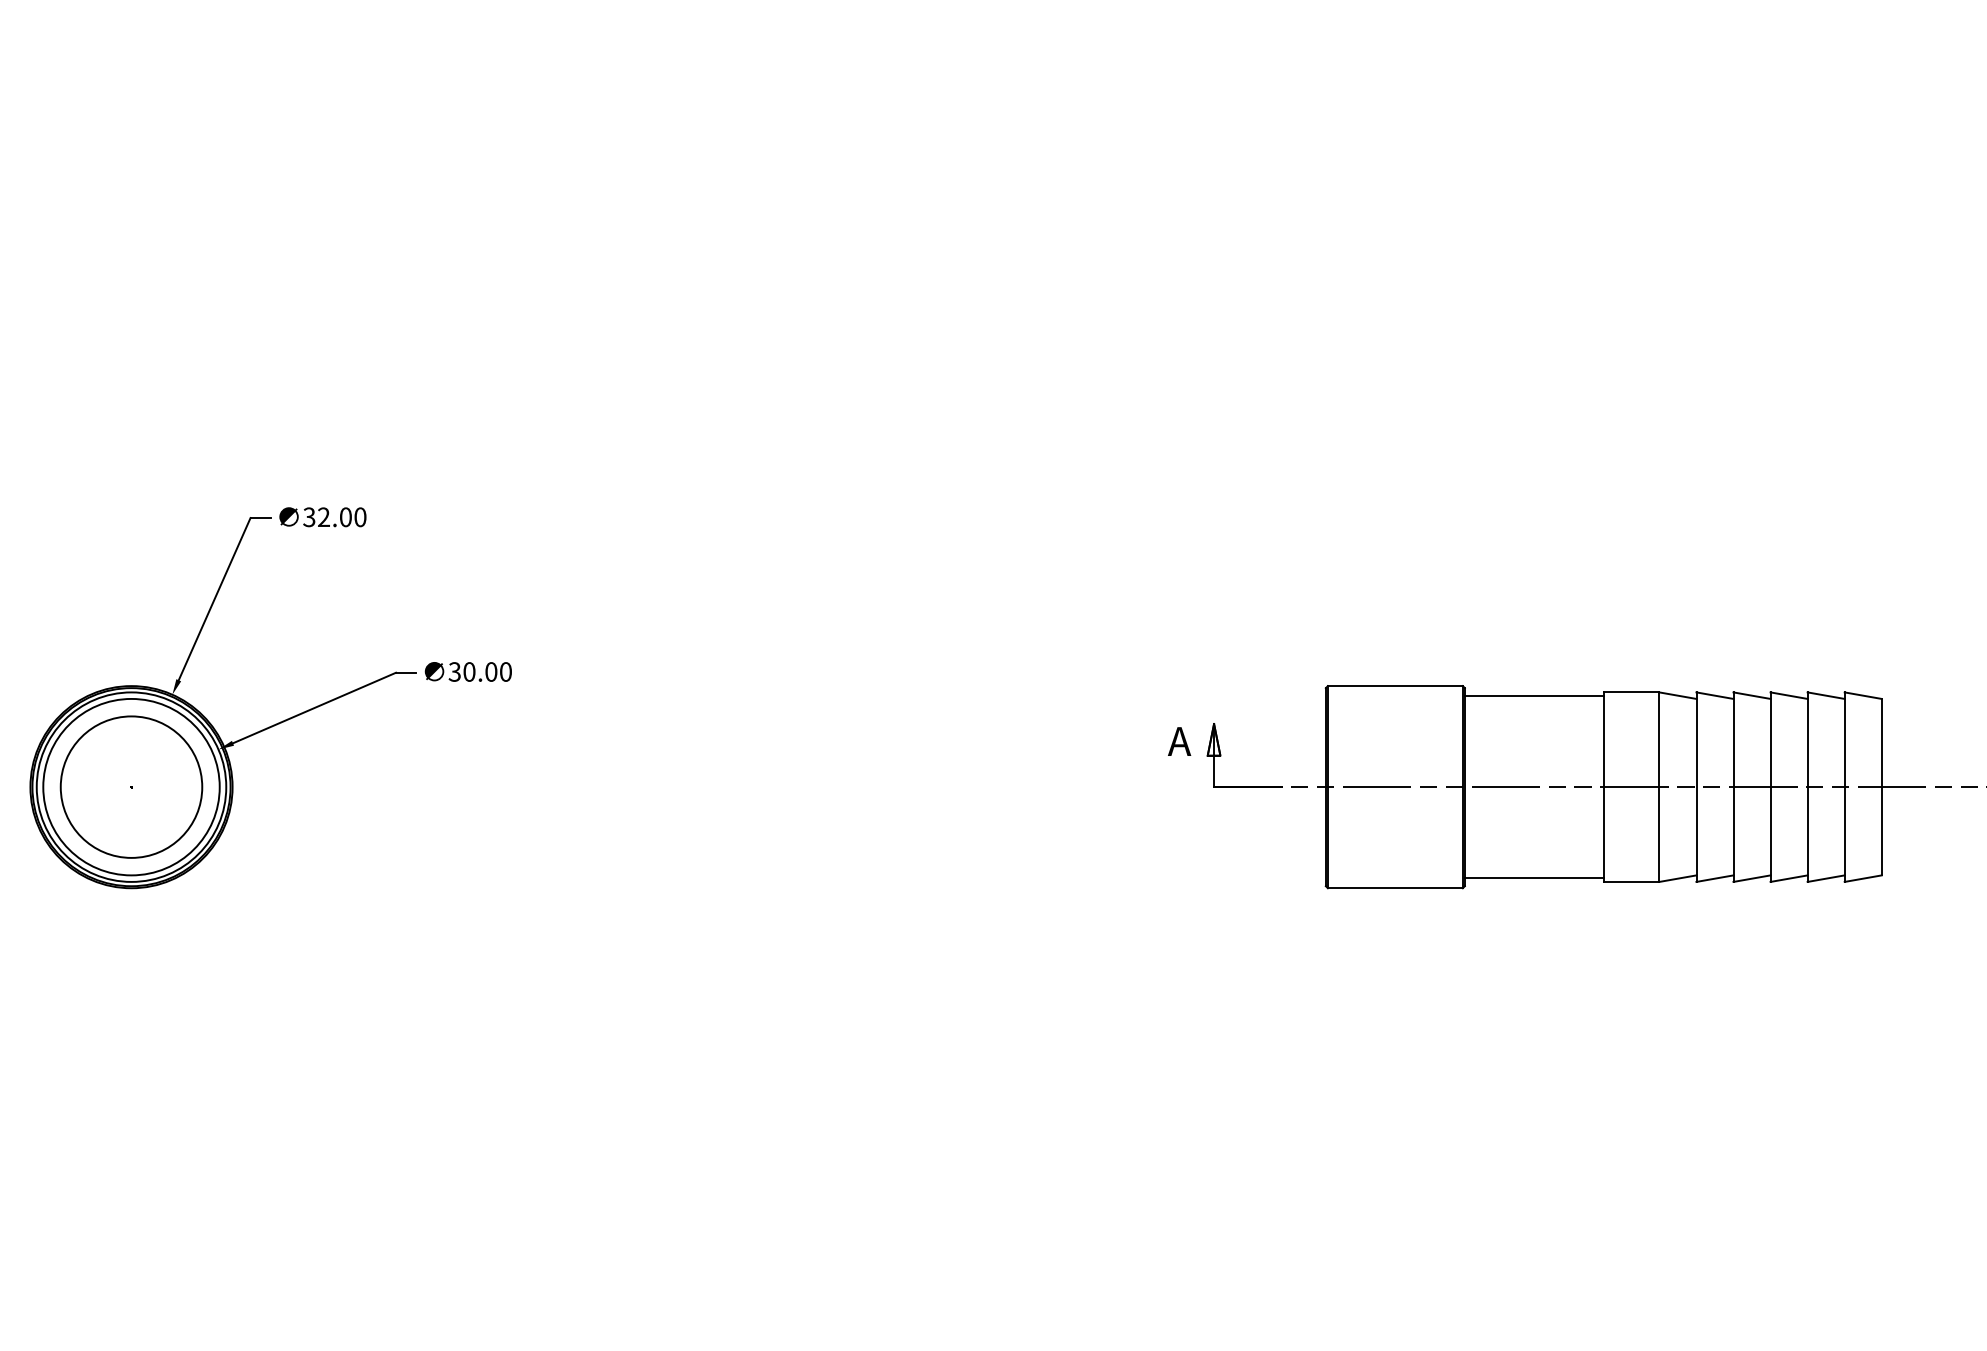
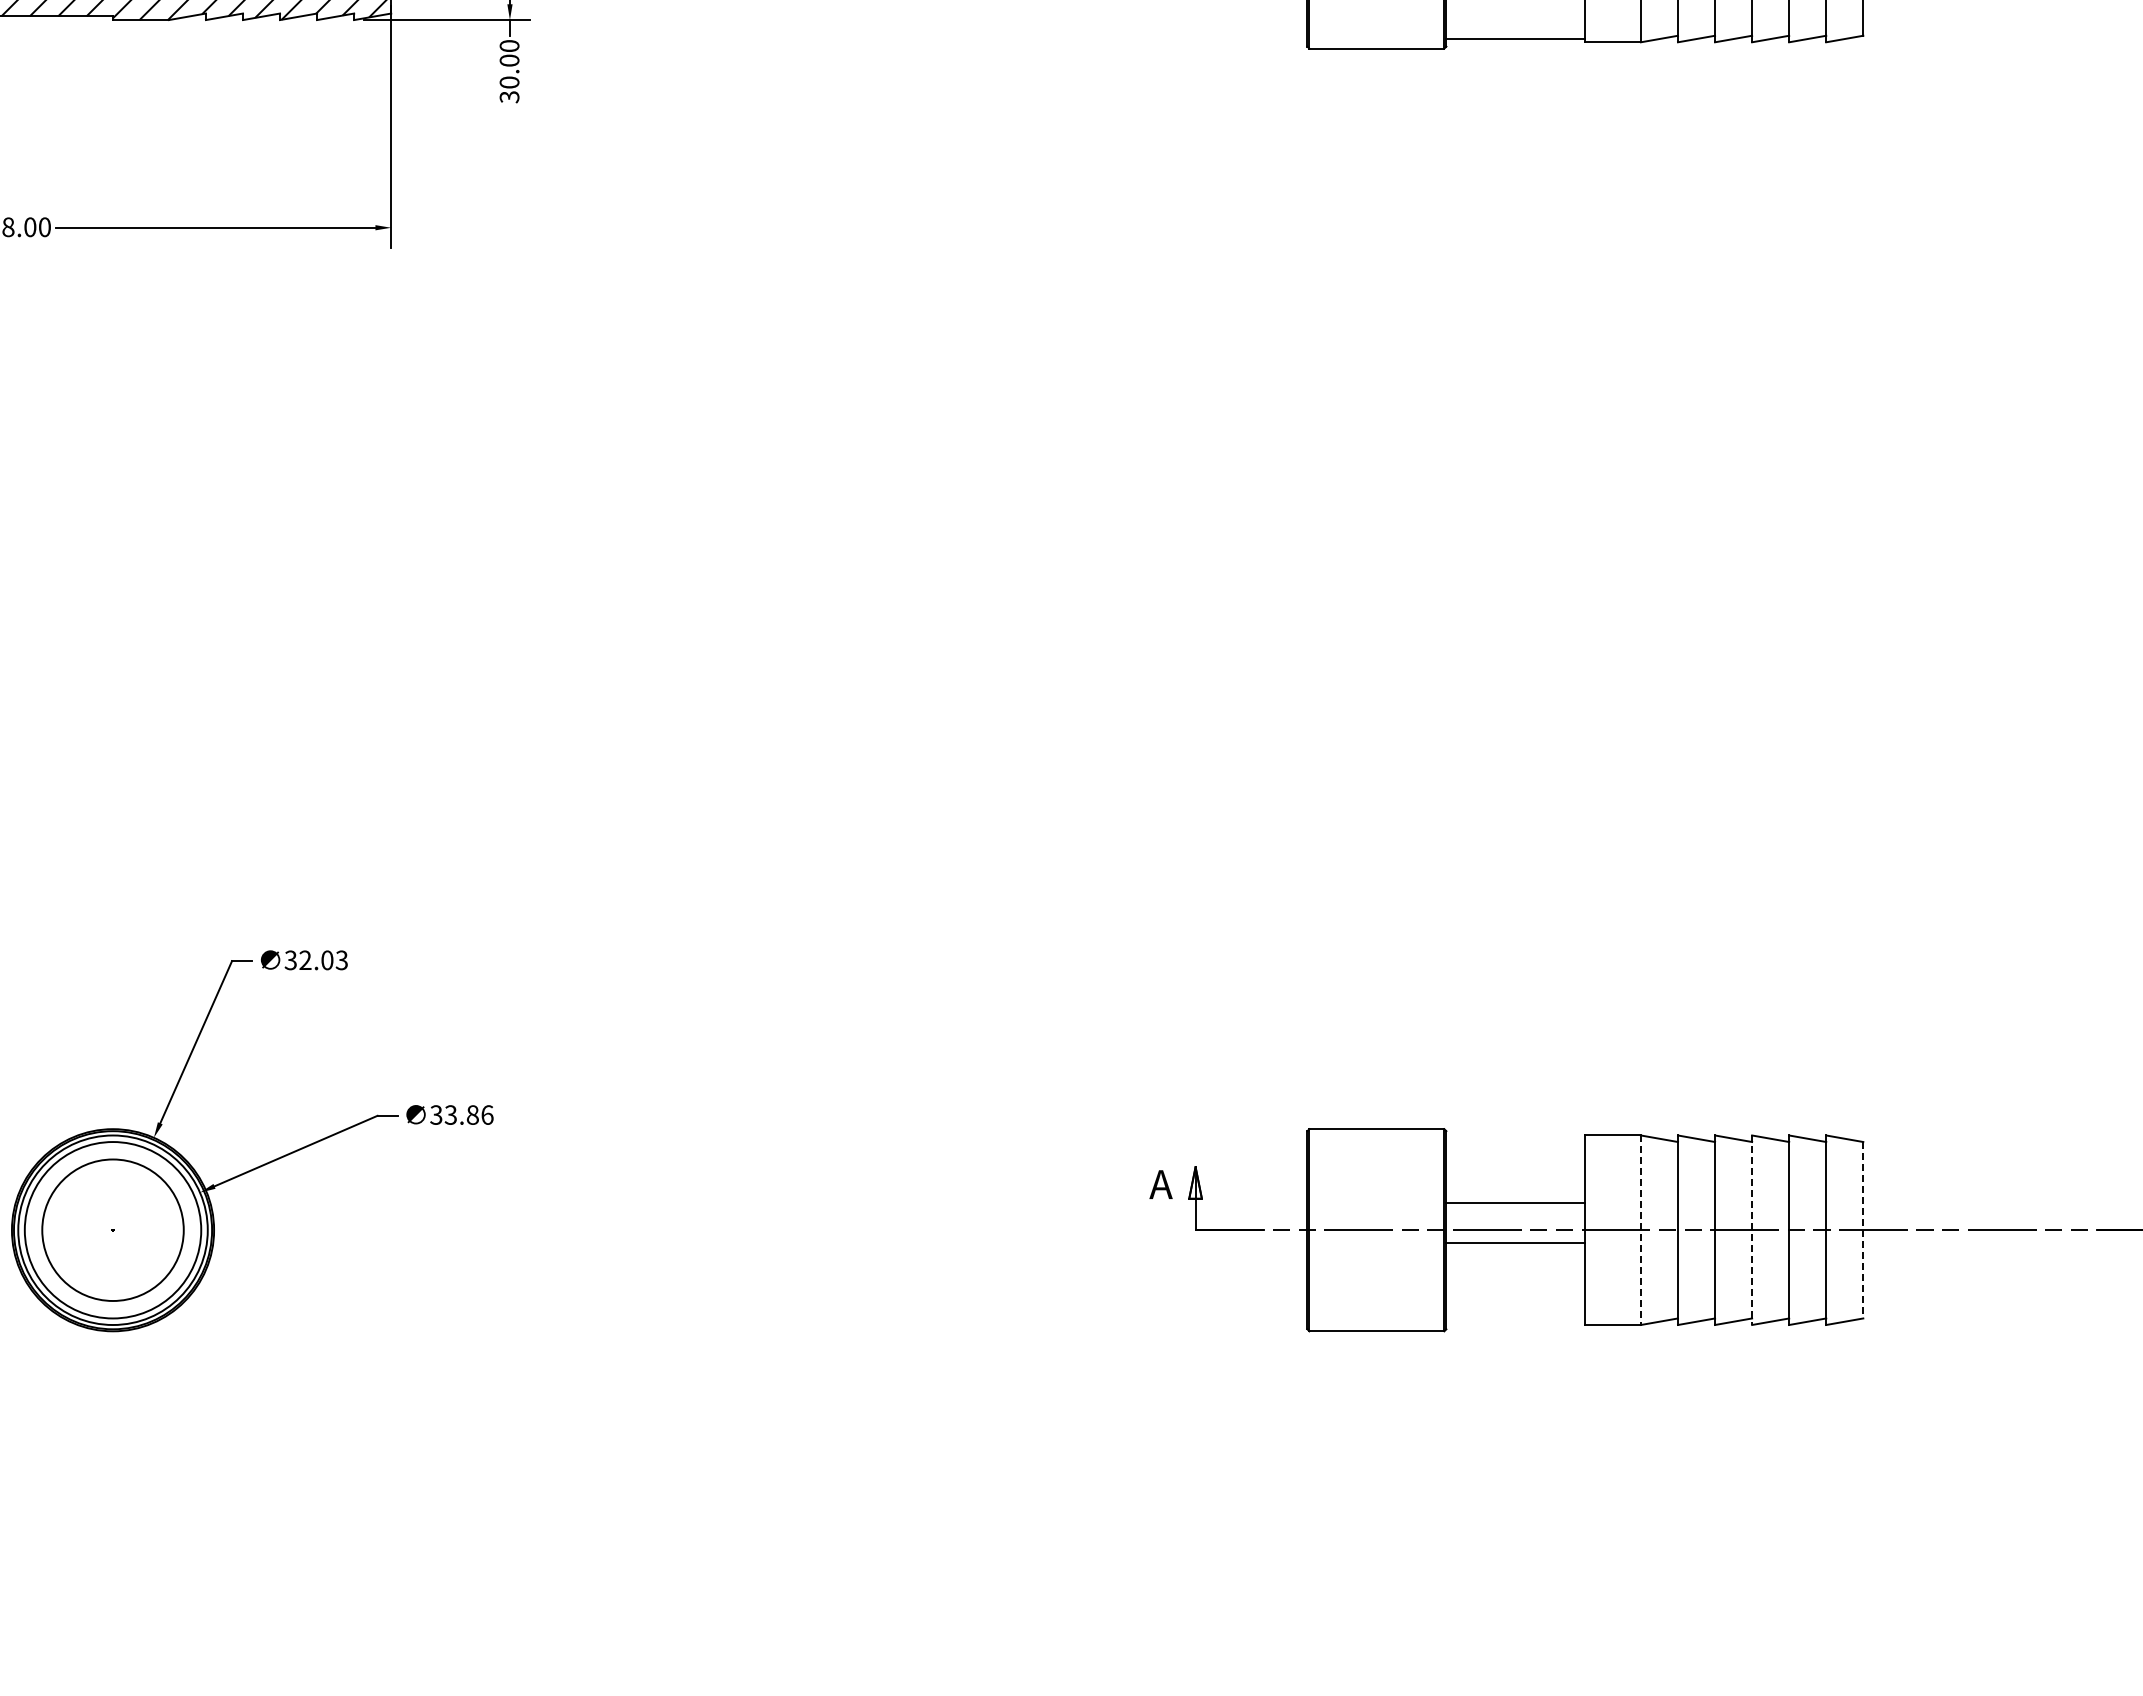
text: (359, 517) -> (341, 960), 32.00 -> 32.03
text: (486, 671) -> (468, 1114), 30.00 -> 33.86
line: (1533, 696) -> (1515, 1203), moved
line: (1658, 787) -> (1640, 1230), solid -> dashed
line: (1770, 787) -> (1752, 1230), solid -> dashed
line: (1881, 787) -> (1863, 1230), solid -> dashed
line: (1533, 878) -> (1515, 1243), moved

